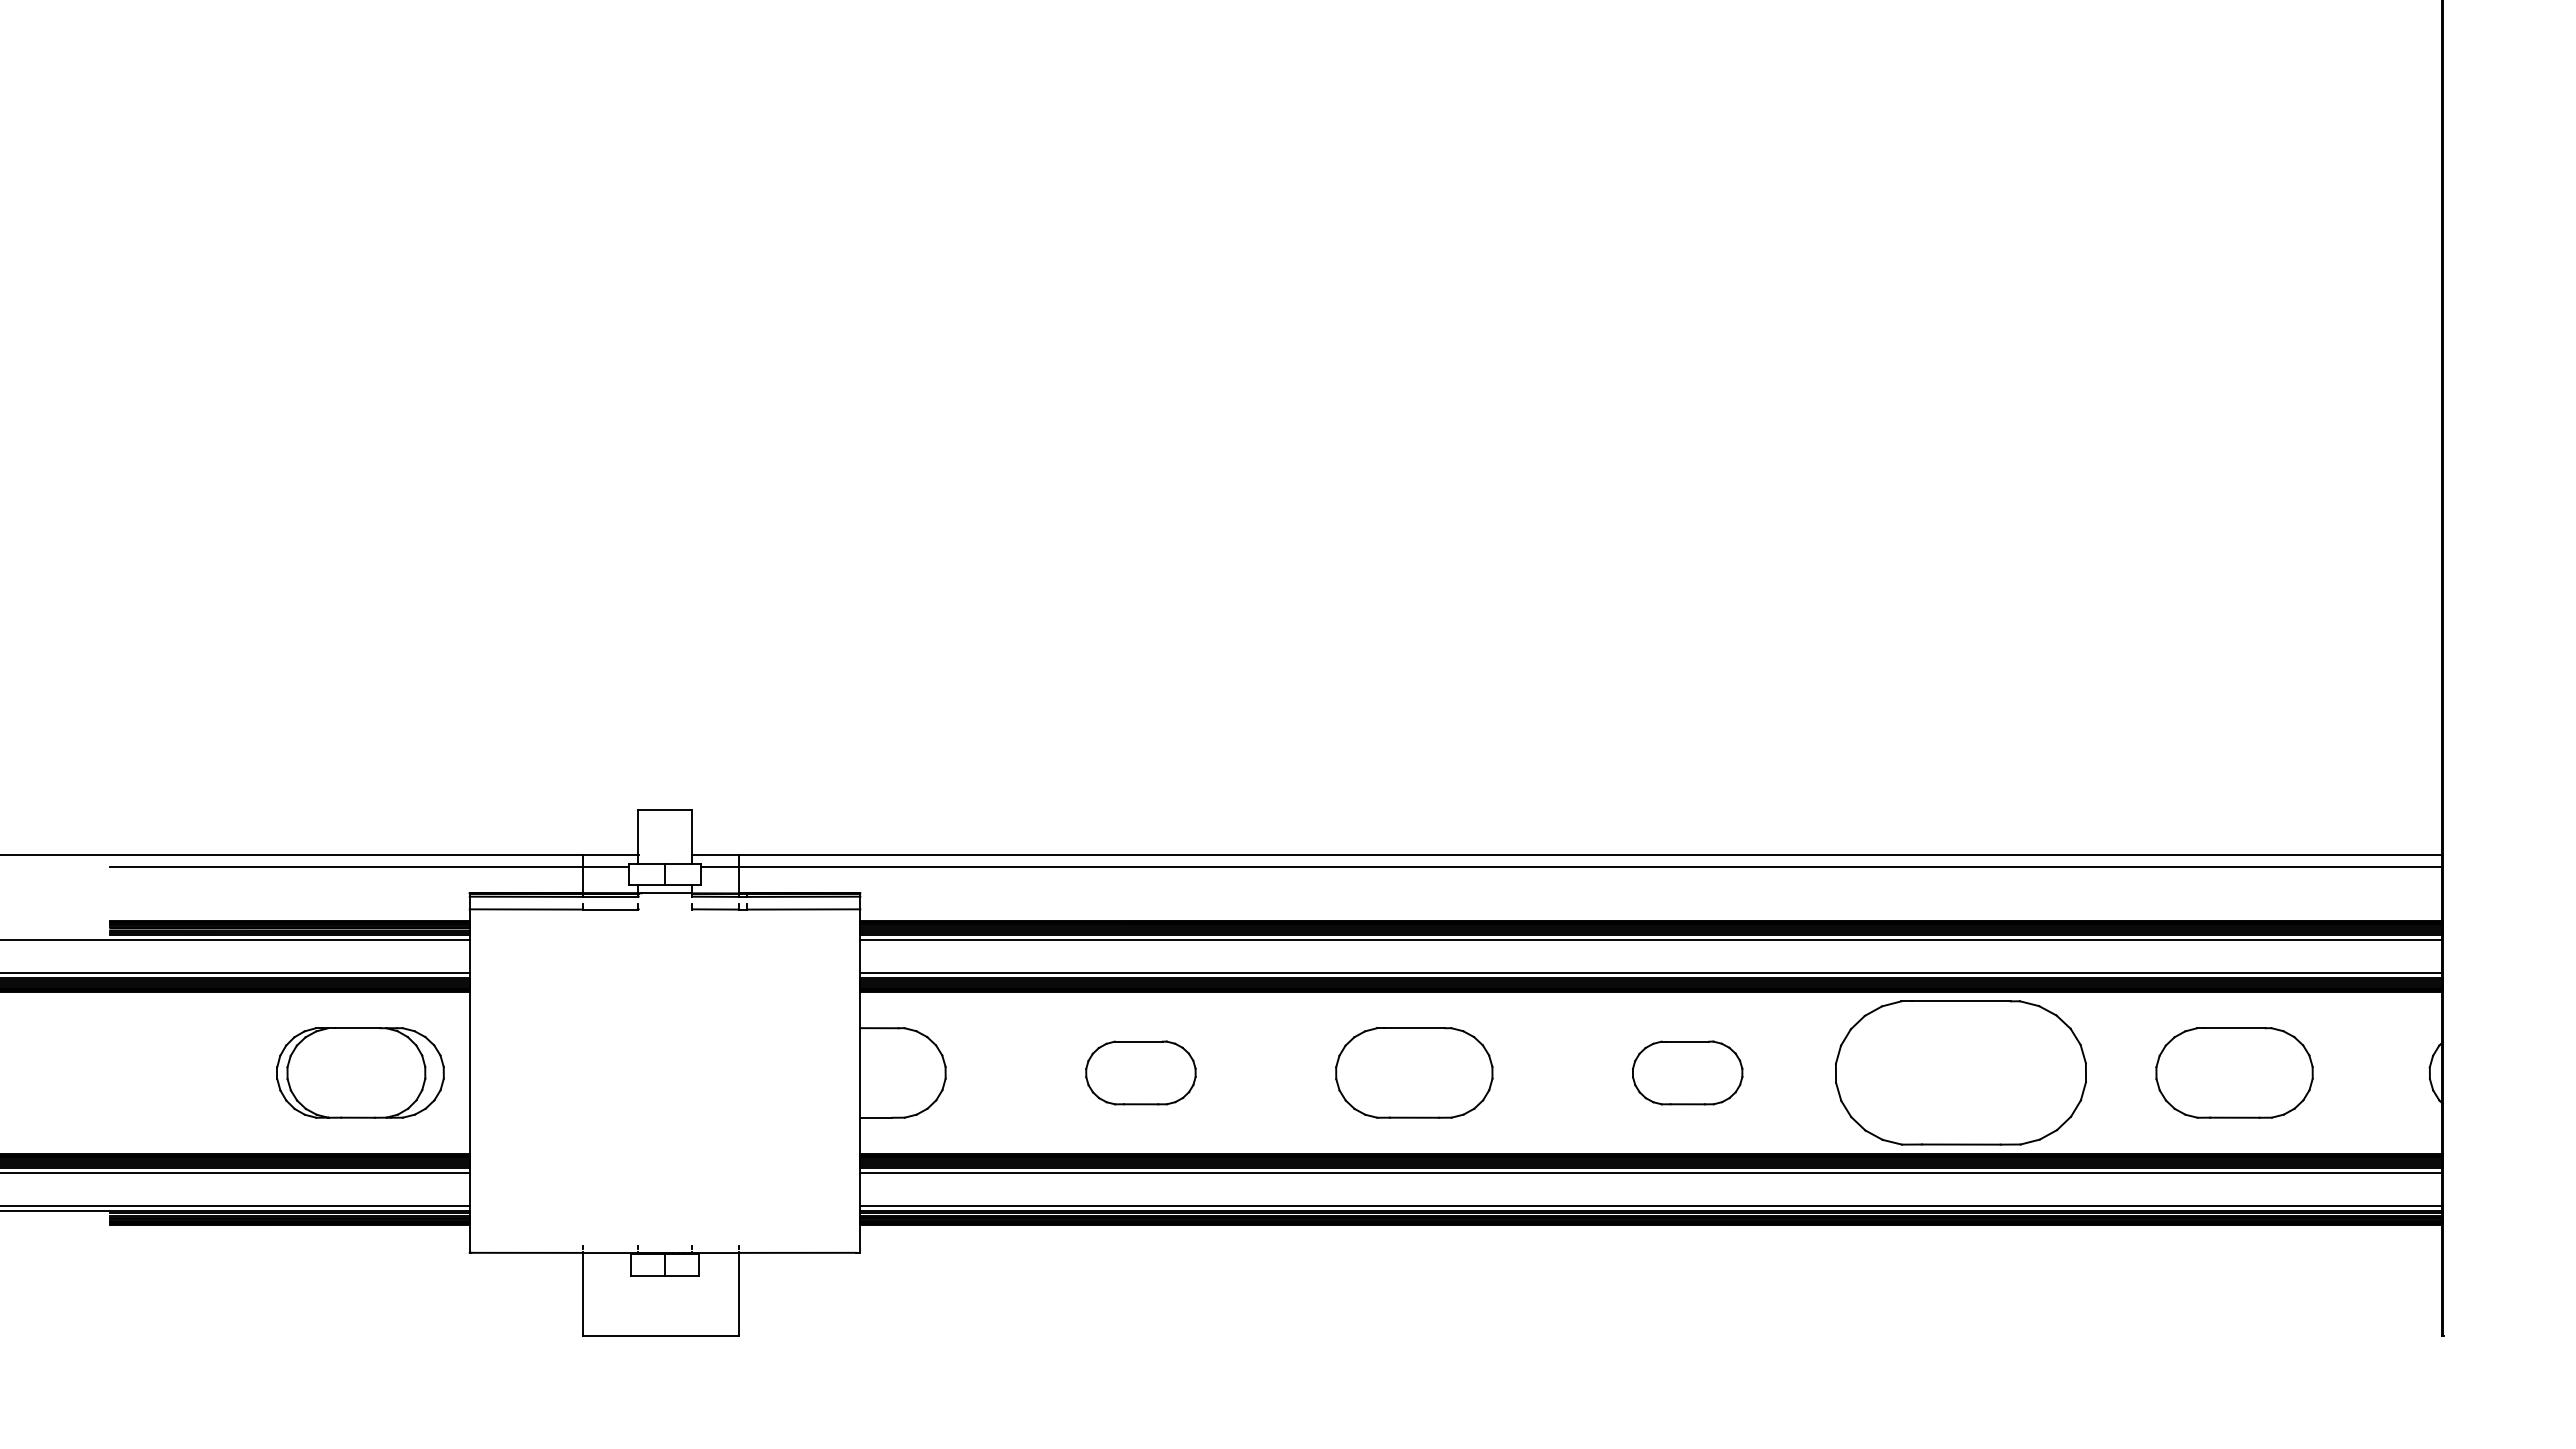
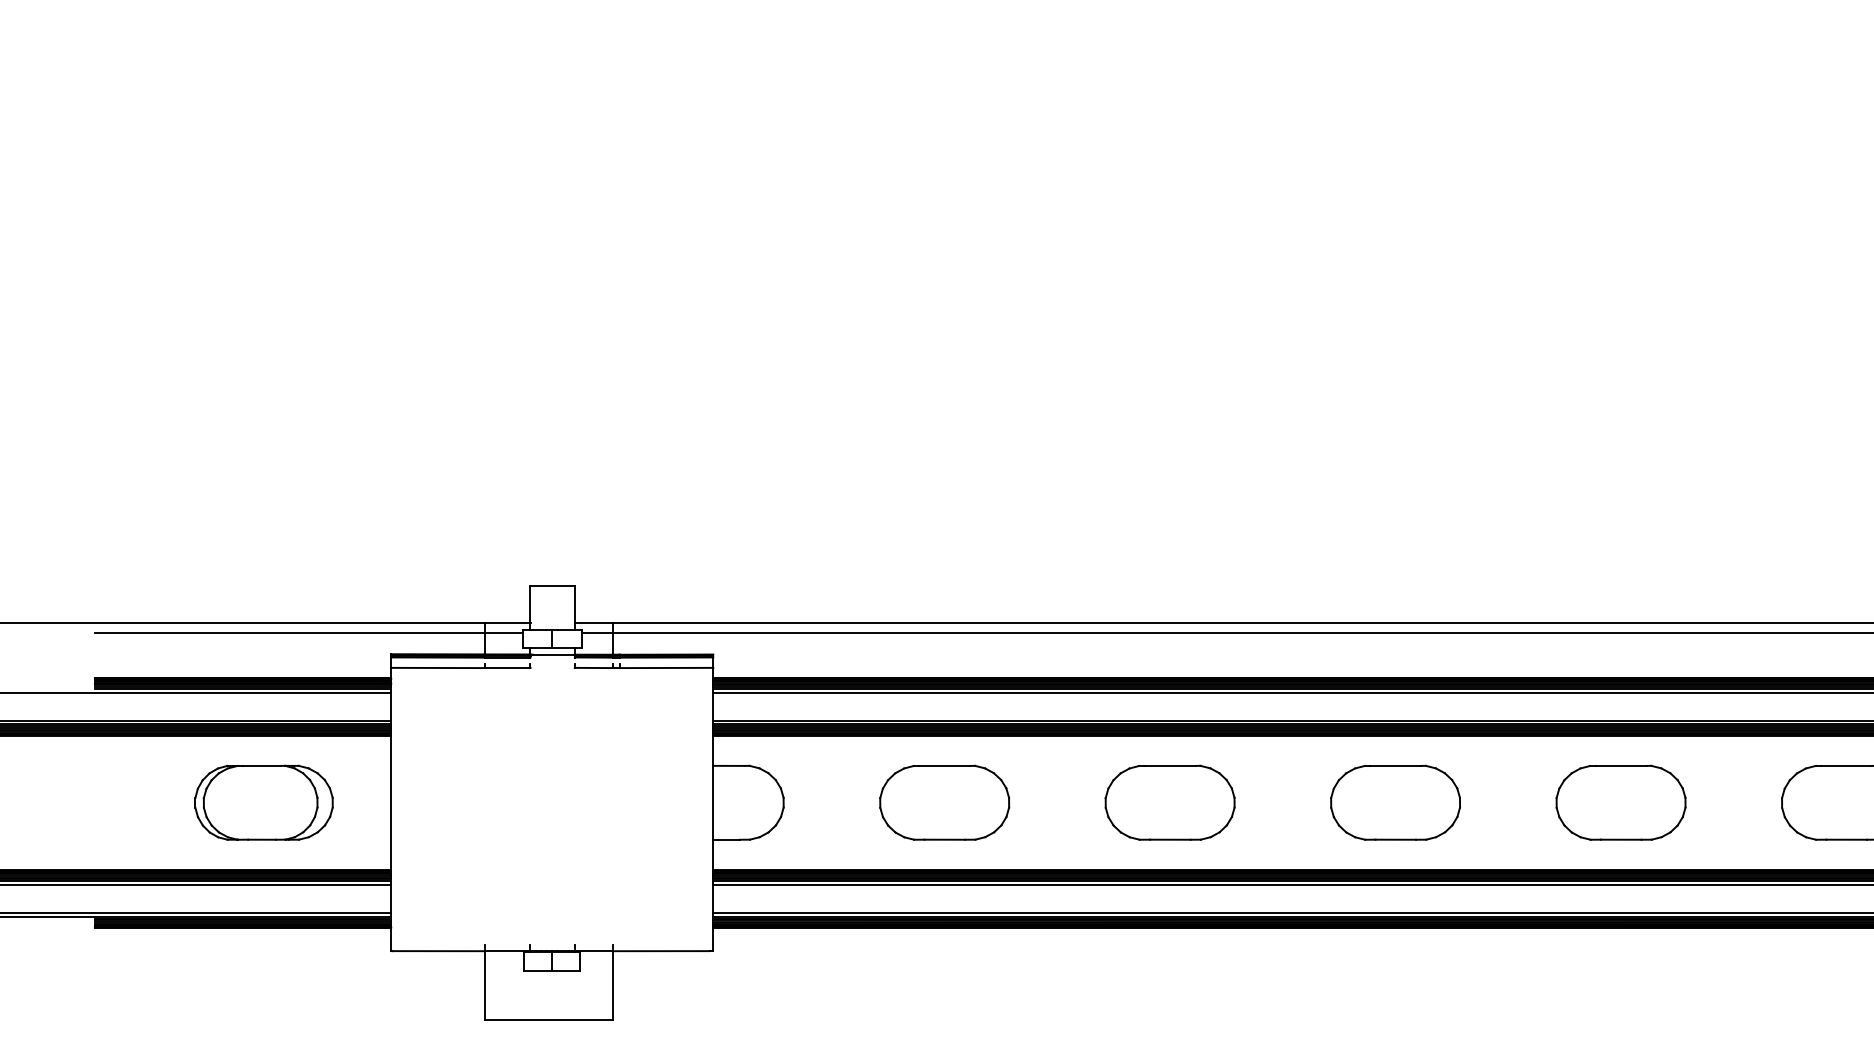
part: (360, 1072) -> (264, 802), moved
part: (1140, 1072) -> (944, 802), size x1.43
part: (1687, 1072) -> (1395, 802), size x1.43
part: (1961, 1072) -> (1621, 802), size x0.62

